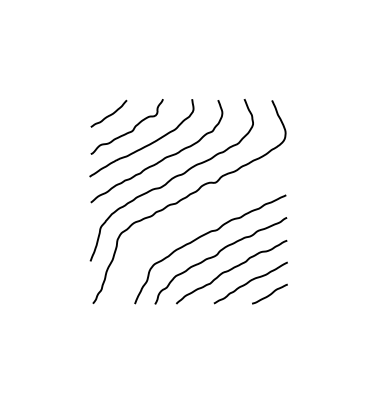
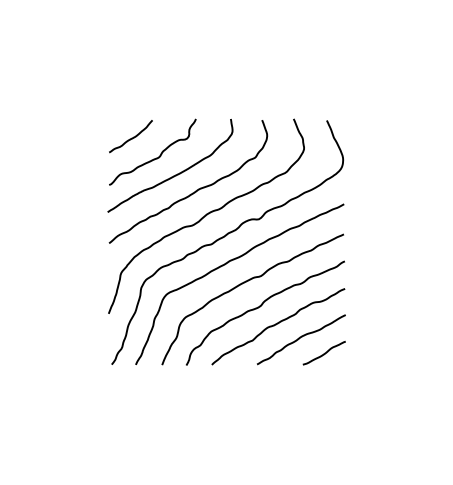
curve: (187, 221) -> (225, 265), added

